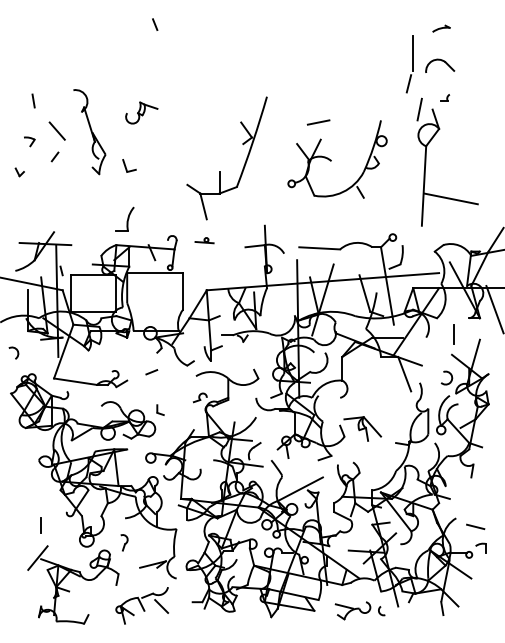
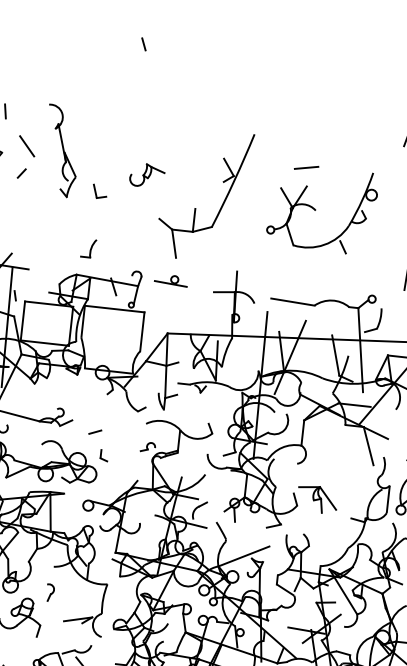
part: (141, 112) -> (147, 175), moved
part: (124, 219) -> (88, 248), size x0.71
part: (204, 240) -> (171, 280), size x1.67
line: (151, 372) -> (94, 432), moved

